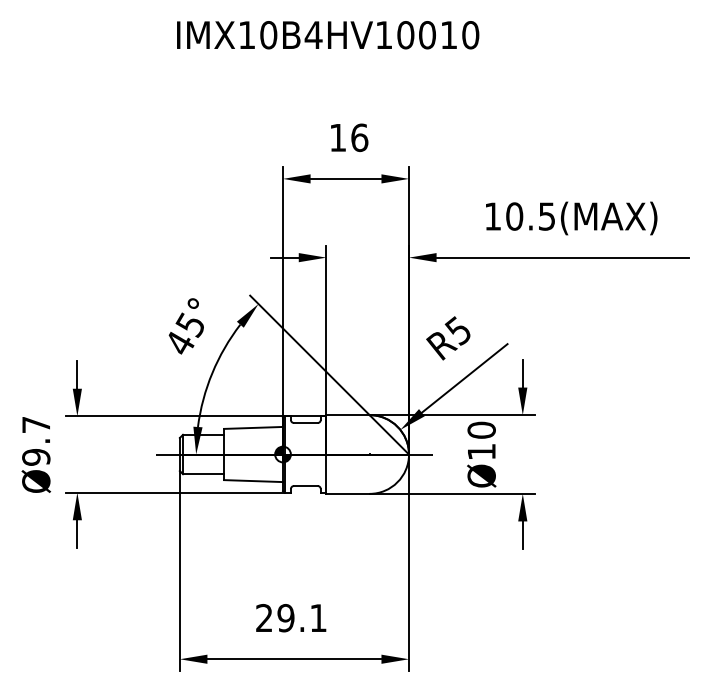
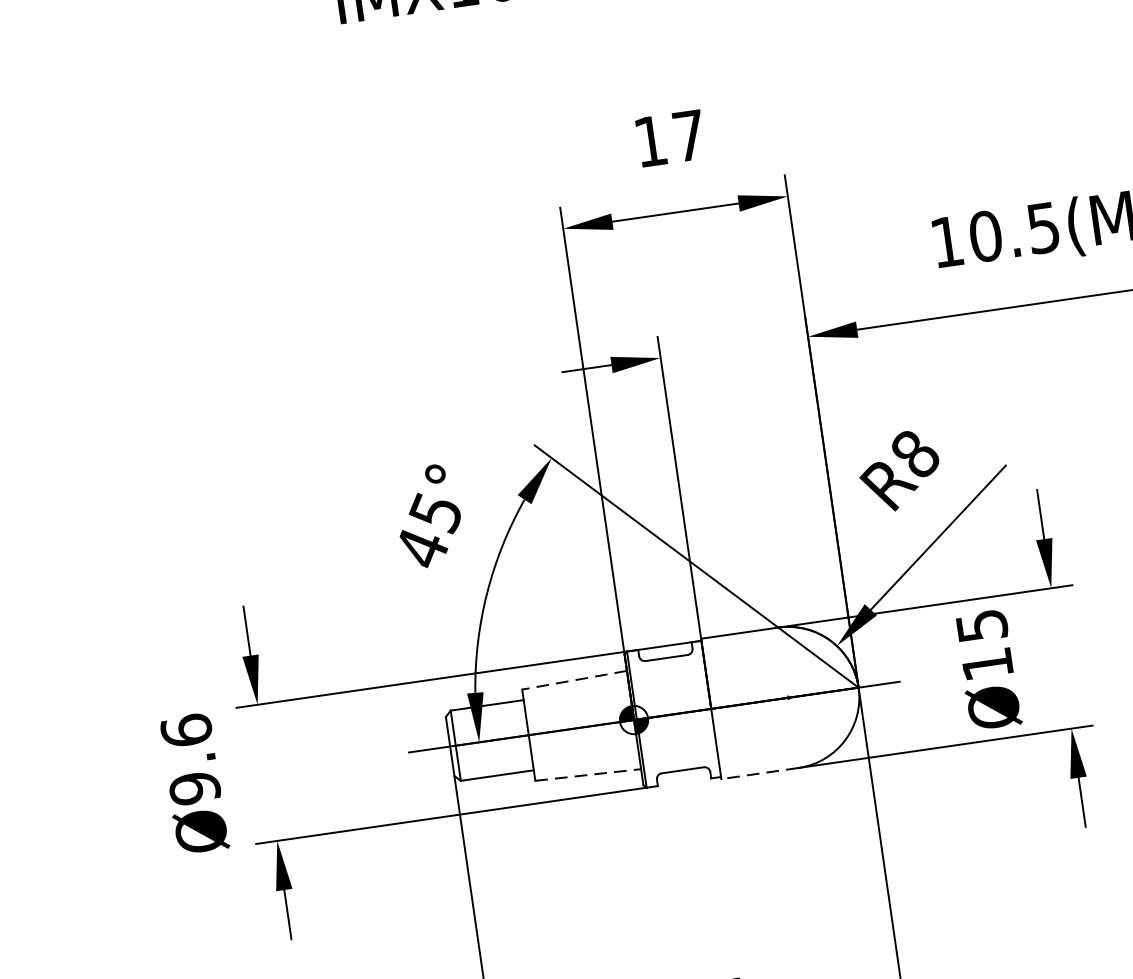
text: (359, 137) -> (688, 135), 16 -> 17
text: (457, 330) -> (913, 454), R5 -> R8
text: (36, 424) -> (186, 729), Ø9.7 -> Ø9.6
line: (253, 427) -> (574, 679), solid -> dashed
text: (481, 429) -> (981, 624), Ø10 -> Ø15
line: (253, 481) -> (588, 775), solid -> dashed
line: (347, 493) -> (758, 772), solid -> dashed

